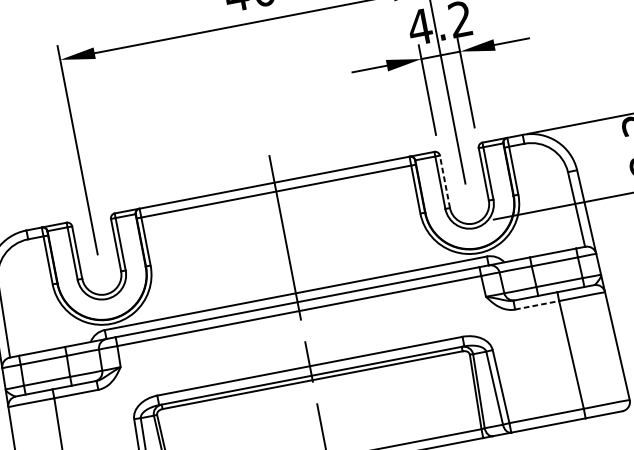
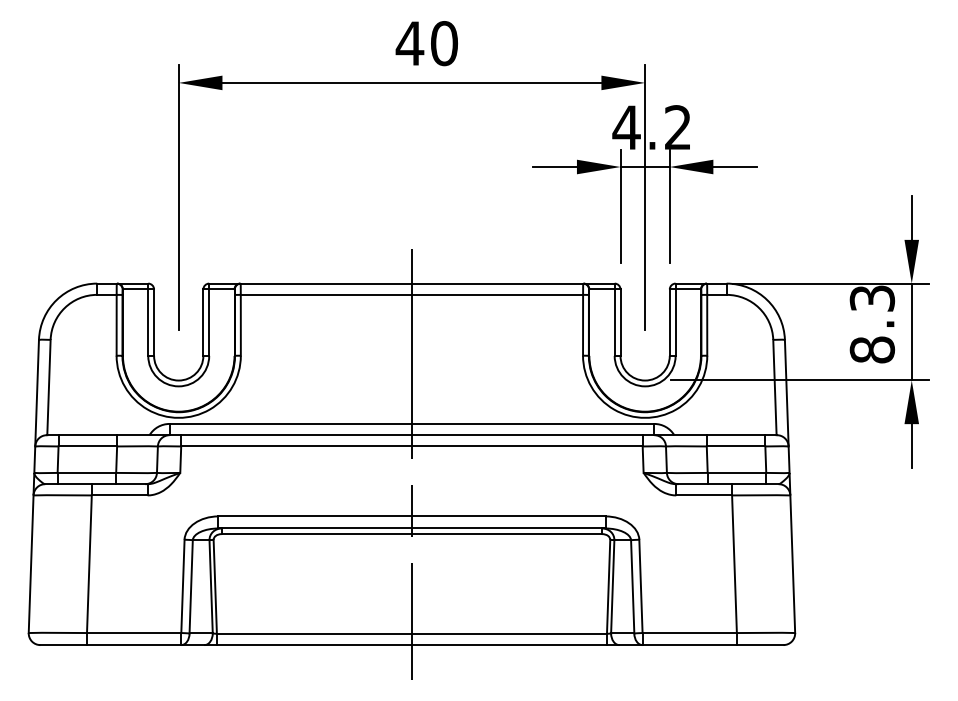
line: (444, 181) -> (620, 322), dashed -> solid
line: (537, 305) -> (704, 495), dashed -> solid

